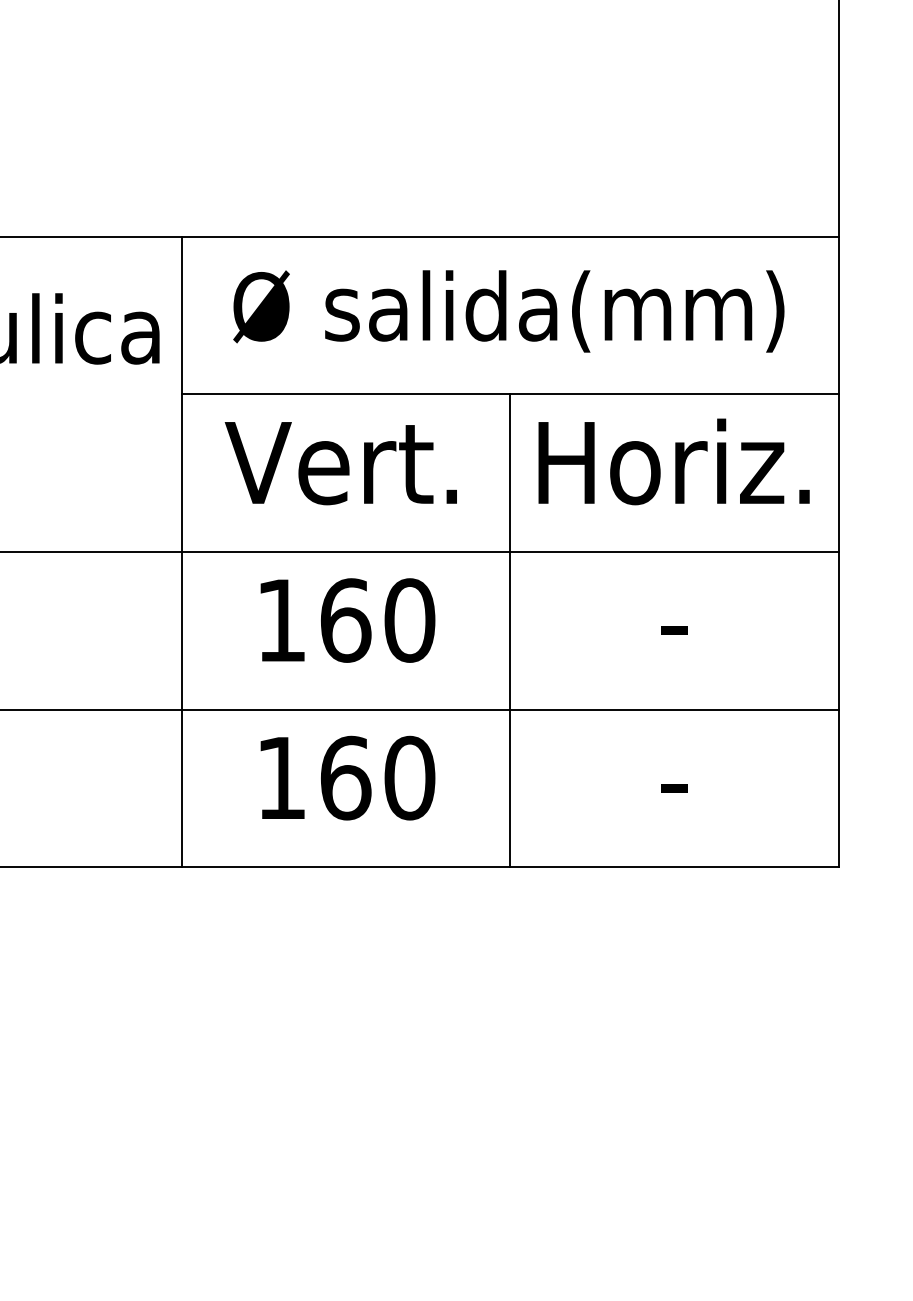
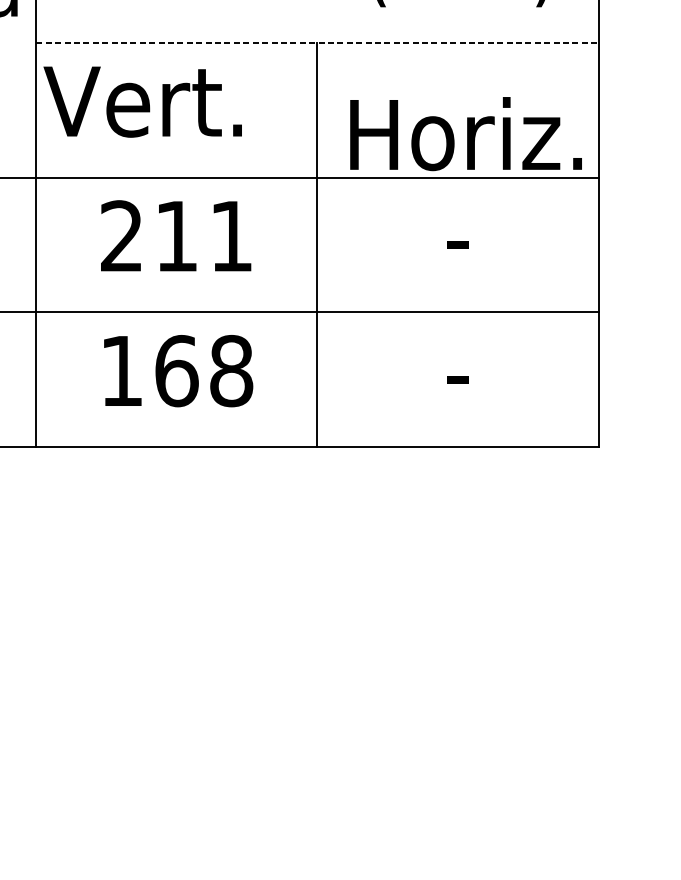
line: (510, 394) -> (317, 43), solid -> dashed
text: (673, 461) -> (465, 133), moved
text: (340, 463) -> (142, 102), moved
text: (346, 620) -> (177, 236), 160 -> 211
text: (409, 778) -> (231, 371), 160 -> 168

